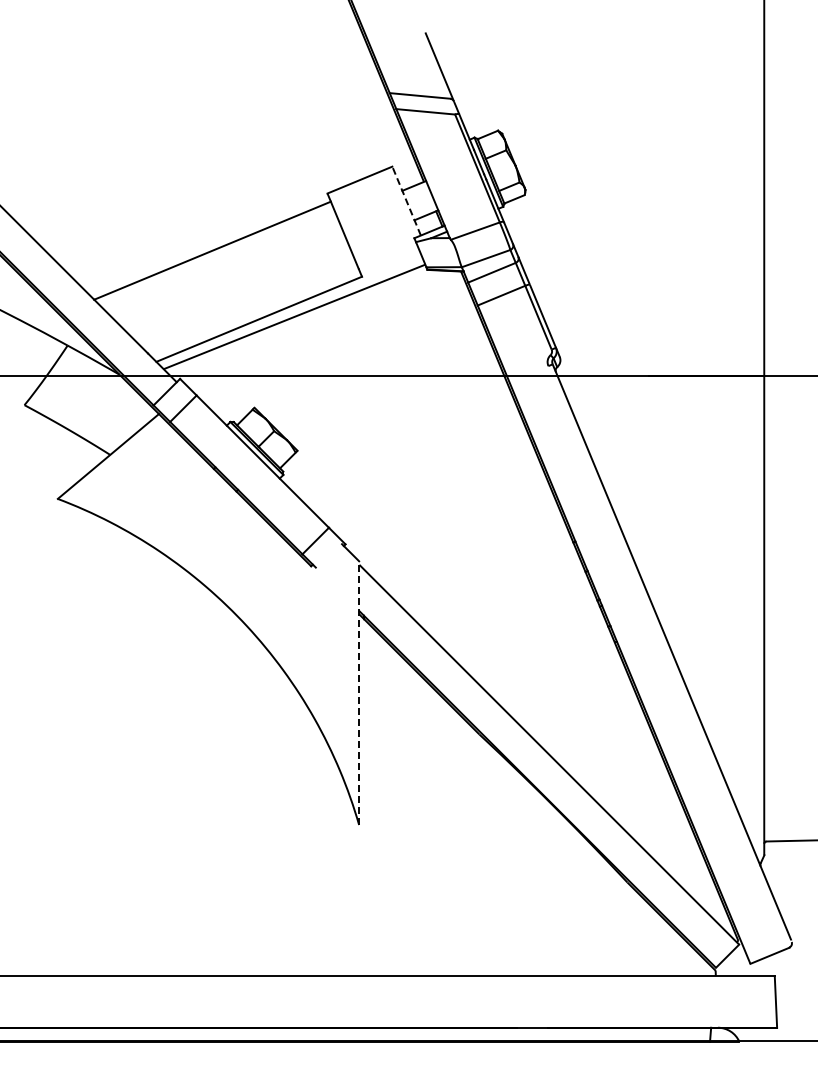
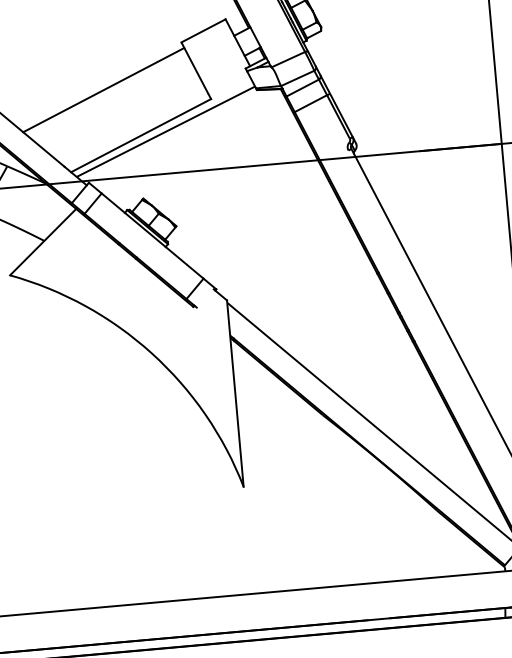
line: (406, 200) -> (237, 42), dashed -> solid
line: (359, 693) -> (235, 393), dashed -> solid

